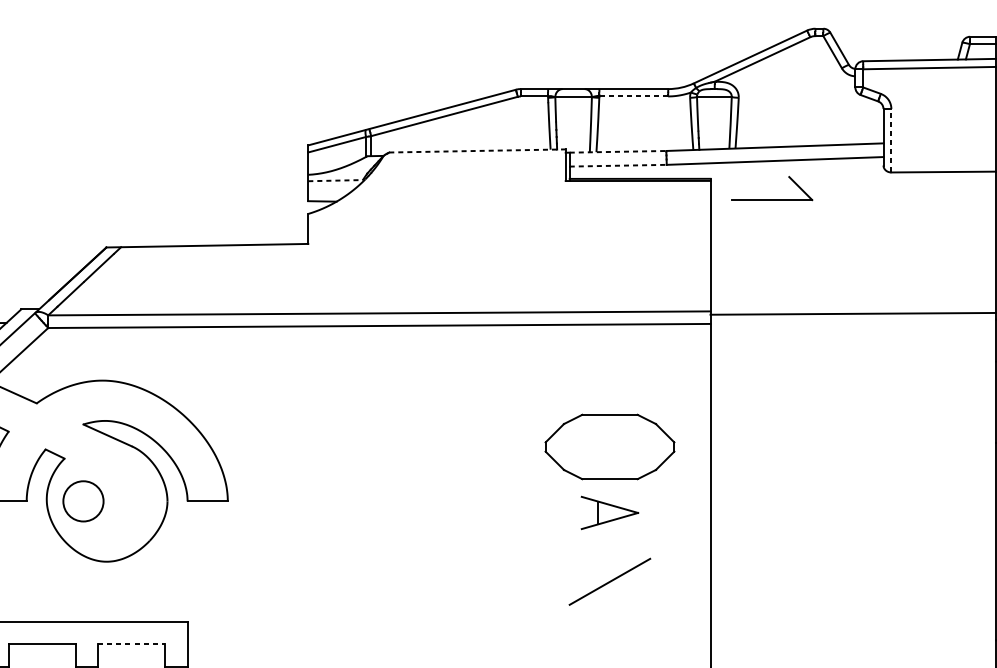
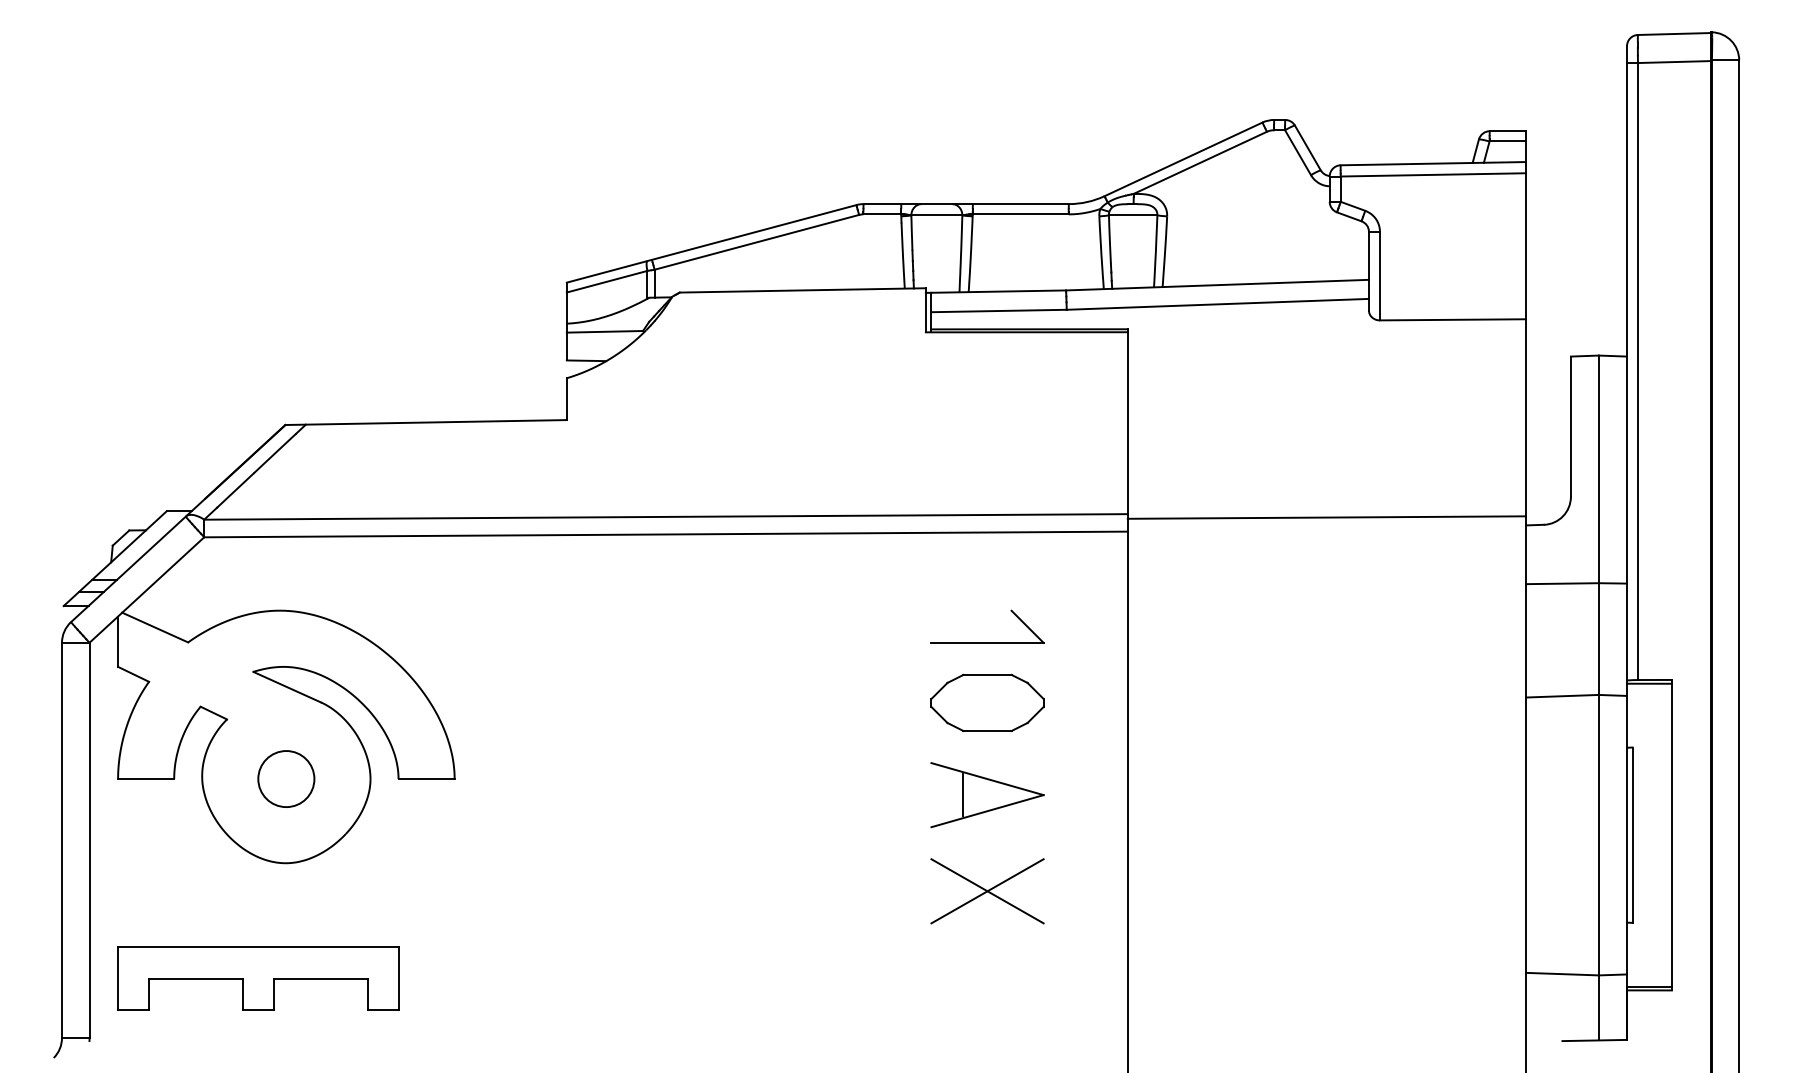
line: (633, 96) -> (1020, 214), dashed -> solid
line: (891, 140) -> (1380, 275), dashed -> solid
line: (477, 151) -> (803, 290), dashed -> solid
line: (618, 151) -> (999, 291), dashed -> solid
line: (618, 166) -> (999, 311), dashed -> solid
line: (335, 180) -> (605, 331), dashed -> solid
part: (771, 199) -> (987, 642), moved
part: (609, 446) -> (987, 702), size x0.62
part: (83, 500) -> (286, 778), moved
part: (609, 513) -> (987, 795), size x1.43
line: (609, 582) -> (987, 891), added
line: (131, 644) -> (320, 978), dashed -> solid

